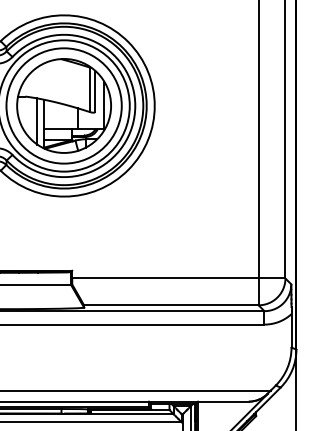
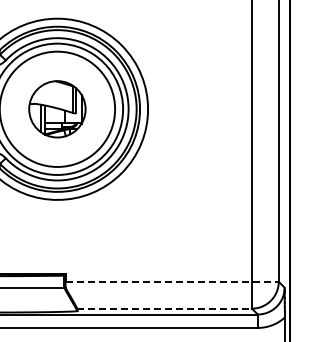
part: (63, 105) -> (56, 108), size x0.6
line: (178, 278) -> (171, 281), solid -> dashed
line: (171, 305) -> (164, 308), solid -> dashed

